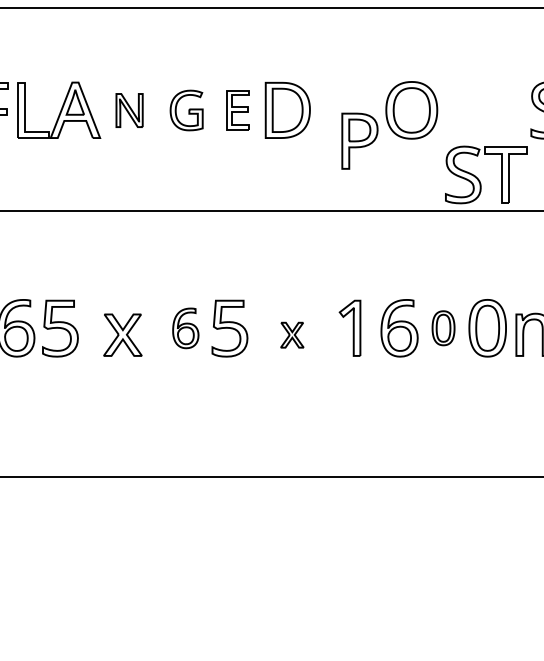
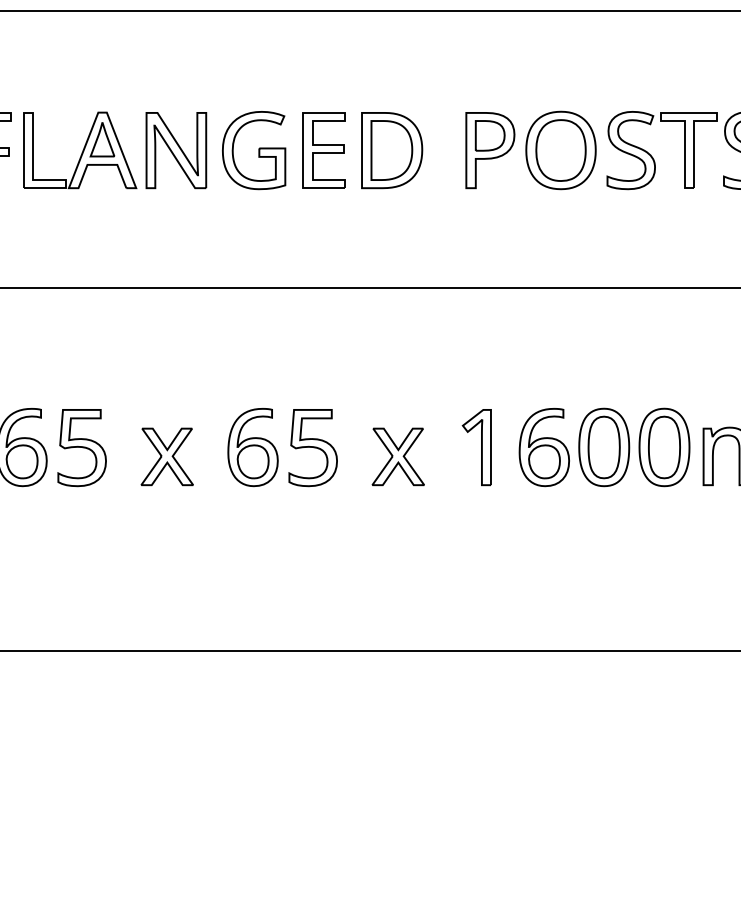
part: (129, 110) -> (176, 150), size x1.67
part: (186, 110) -> (254, 150), size x1.43
part: (237, 110) -> (323, 150), size x1.43
part: (360, 141) -> (490, 150), moved
part: (479, 180) -> (653, 157), moved
part: (185, 328) -> (252, 447), size x1.43
part: (443, 328) -> (604, 447), size x1.67
part: (291, 334) -> (397, 456), size x1.67

